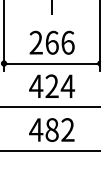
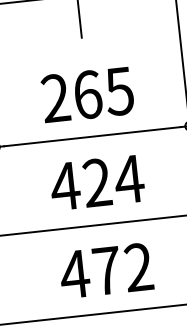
text: (67, 42) -> (118, 90), 266 -> 265
text: (51, 129) -> (105, 269), 482 -> 472

